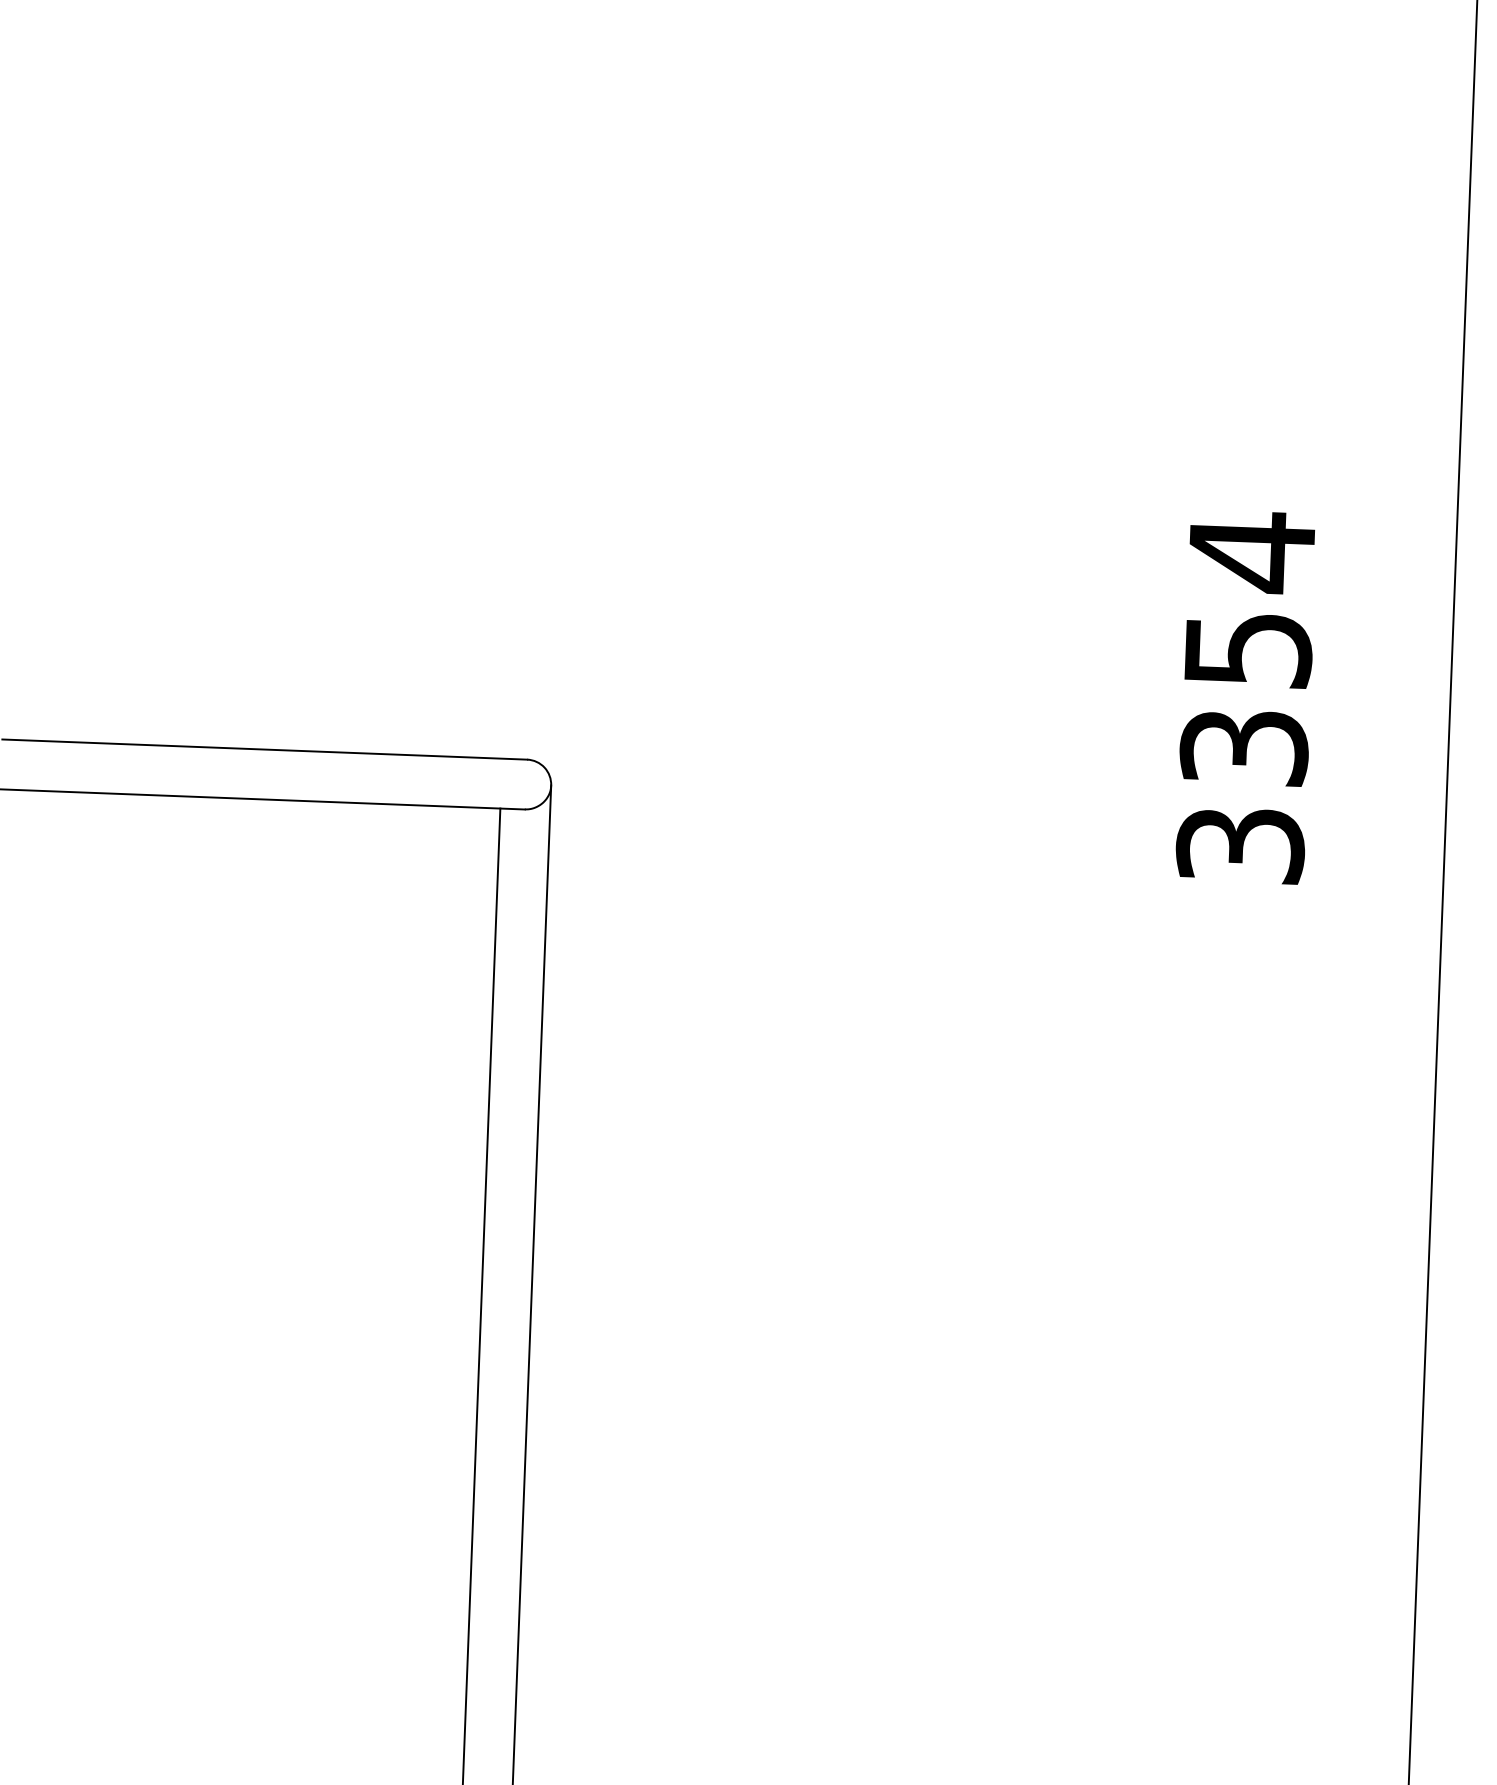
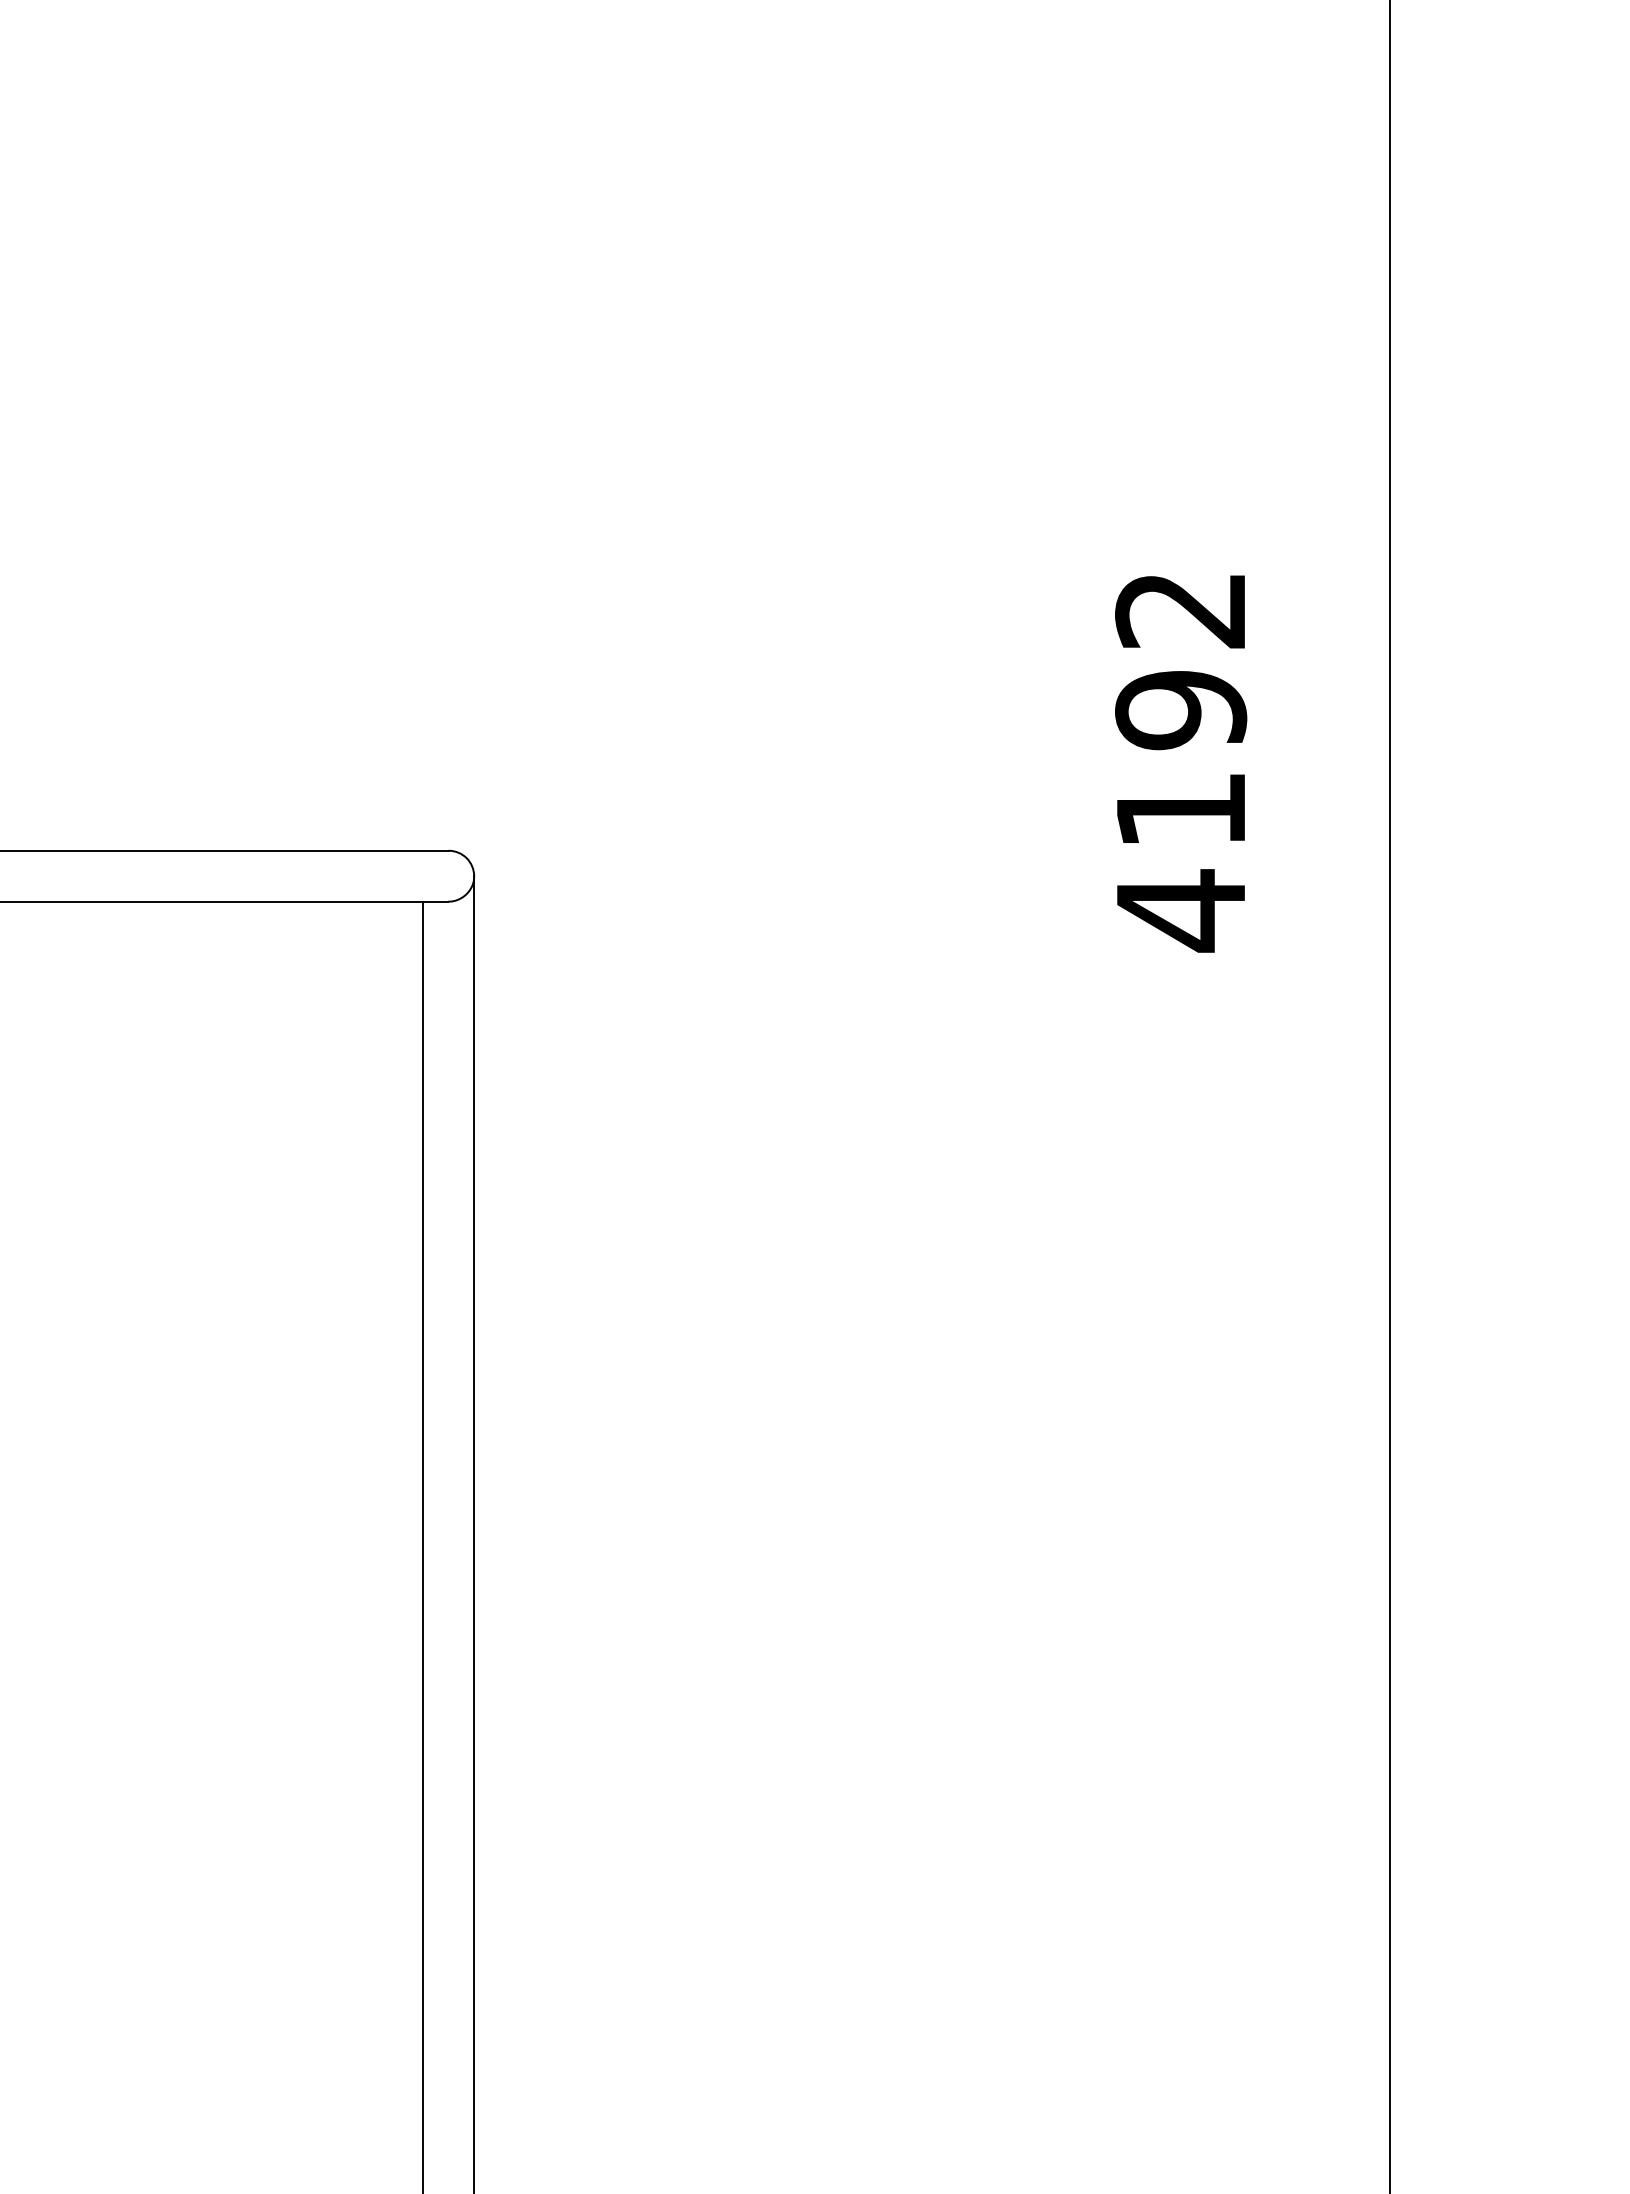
text: (1246, 698) -> (1181, 760), 3354 -> 4192

